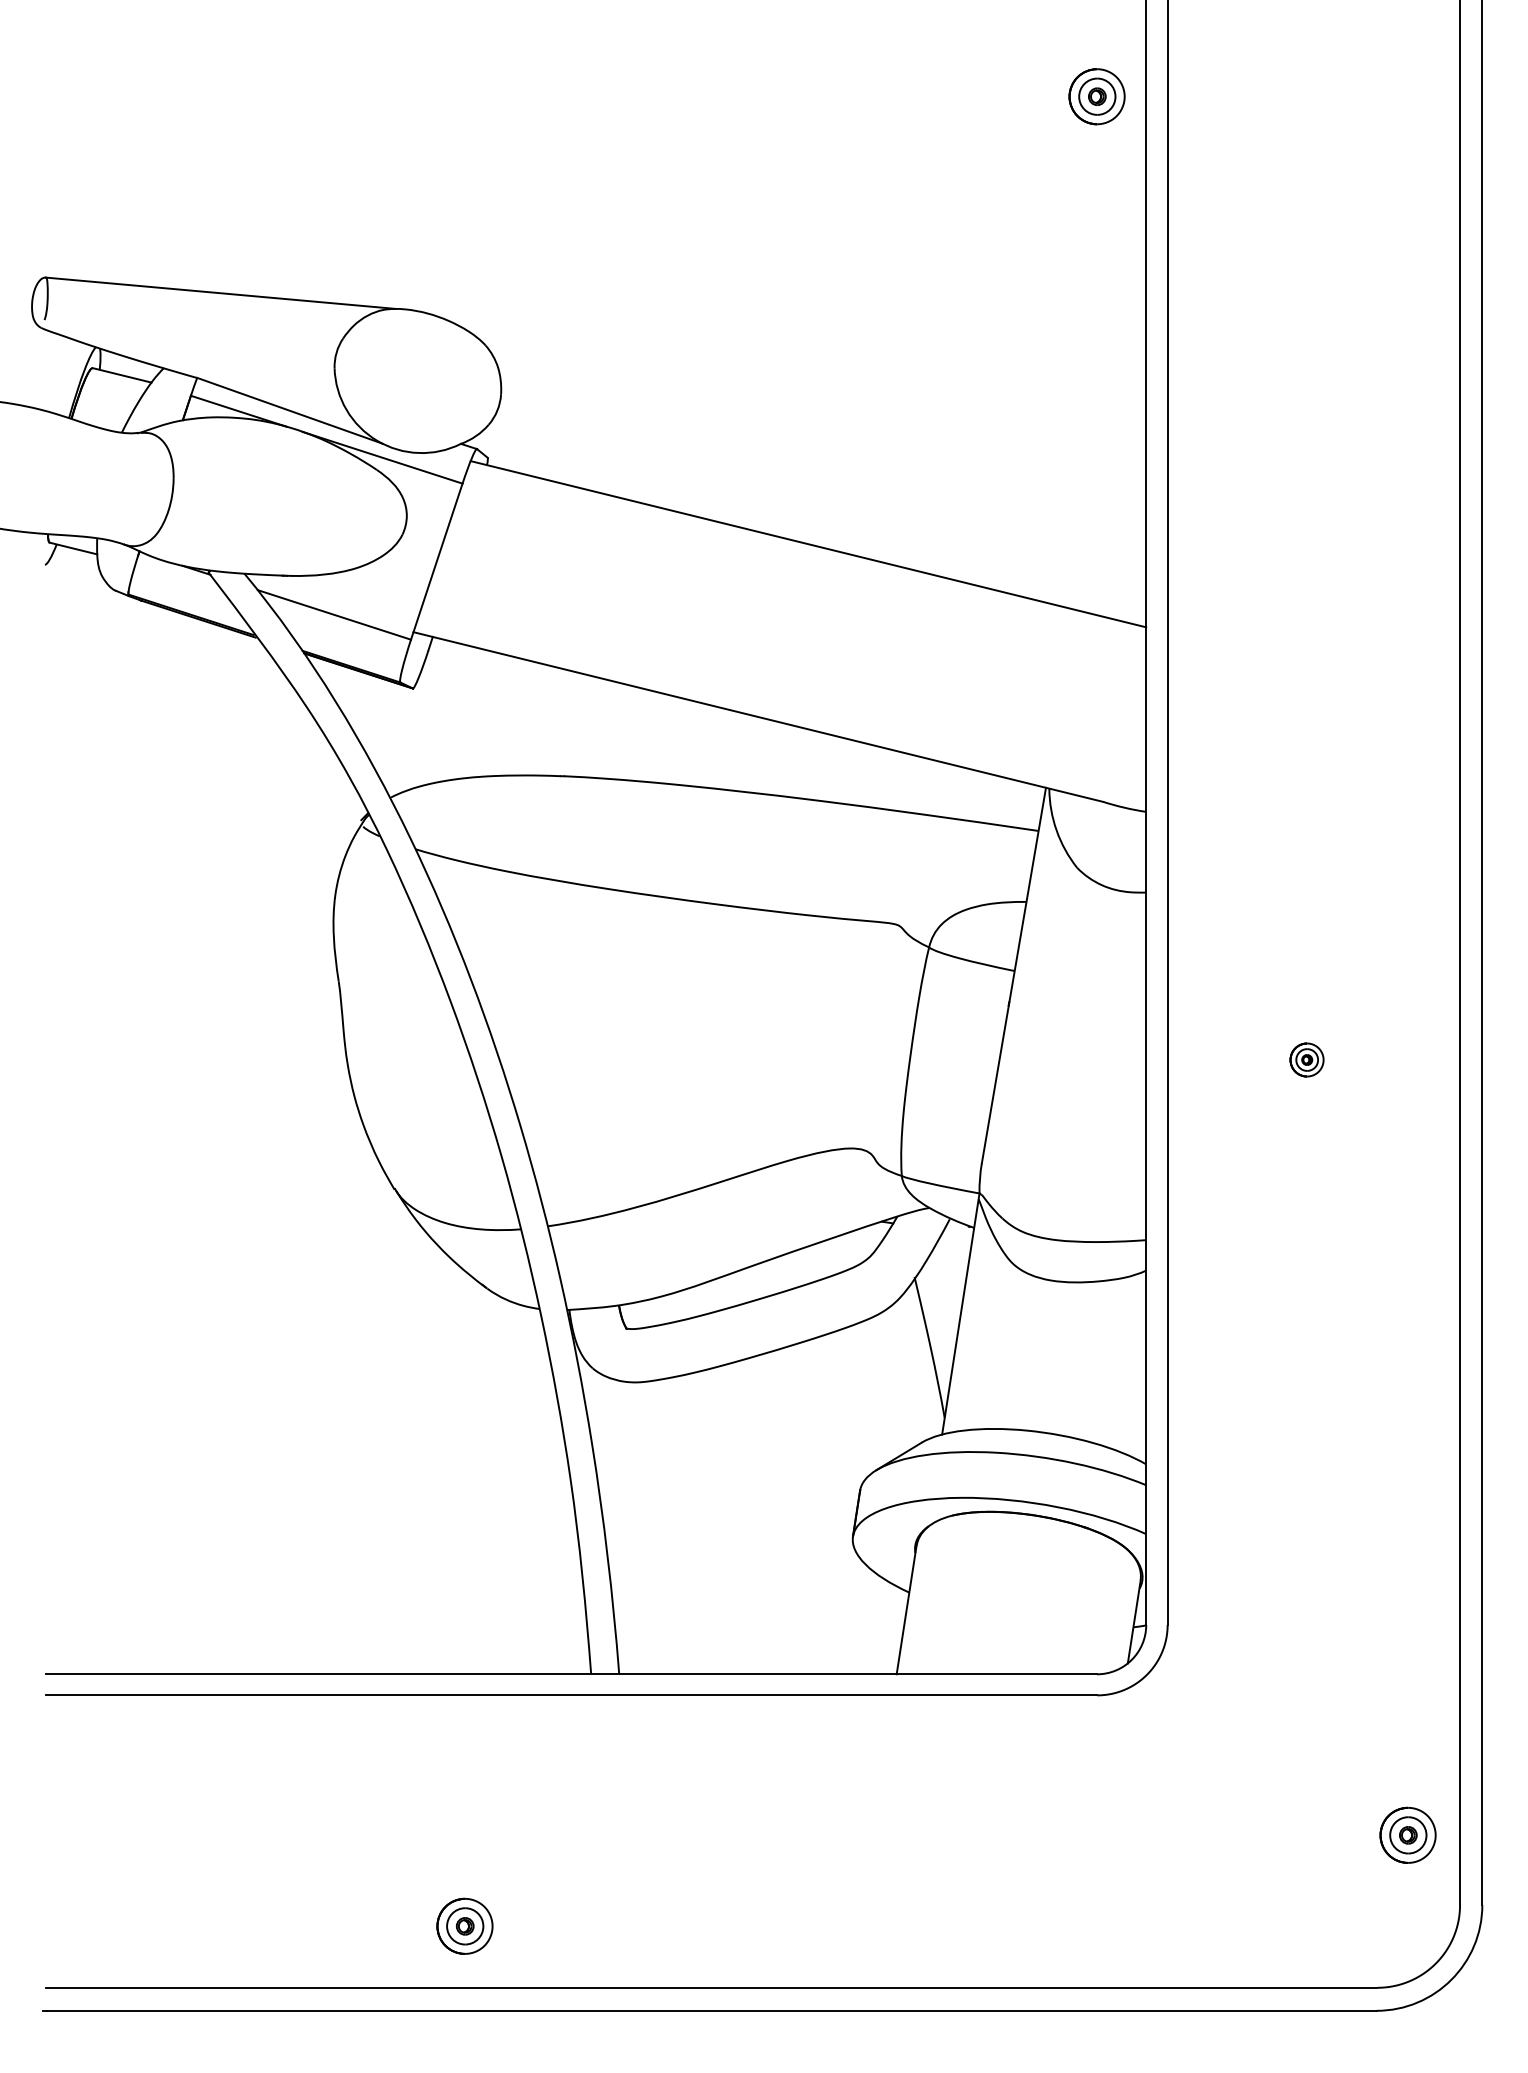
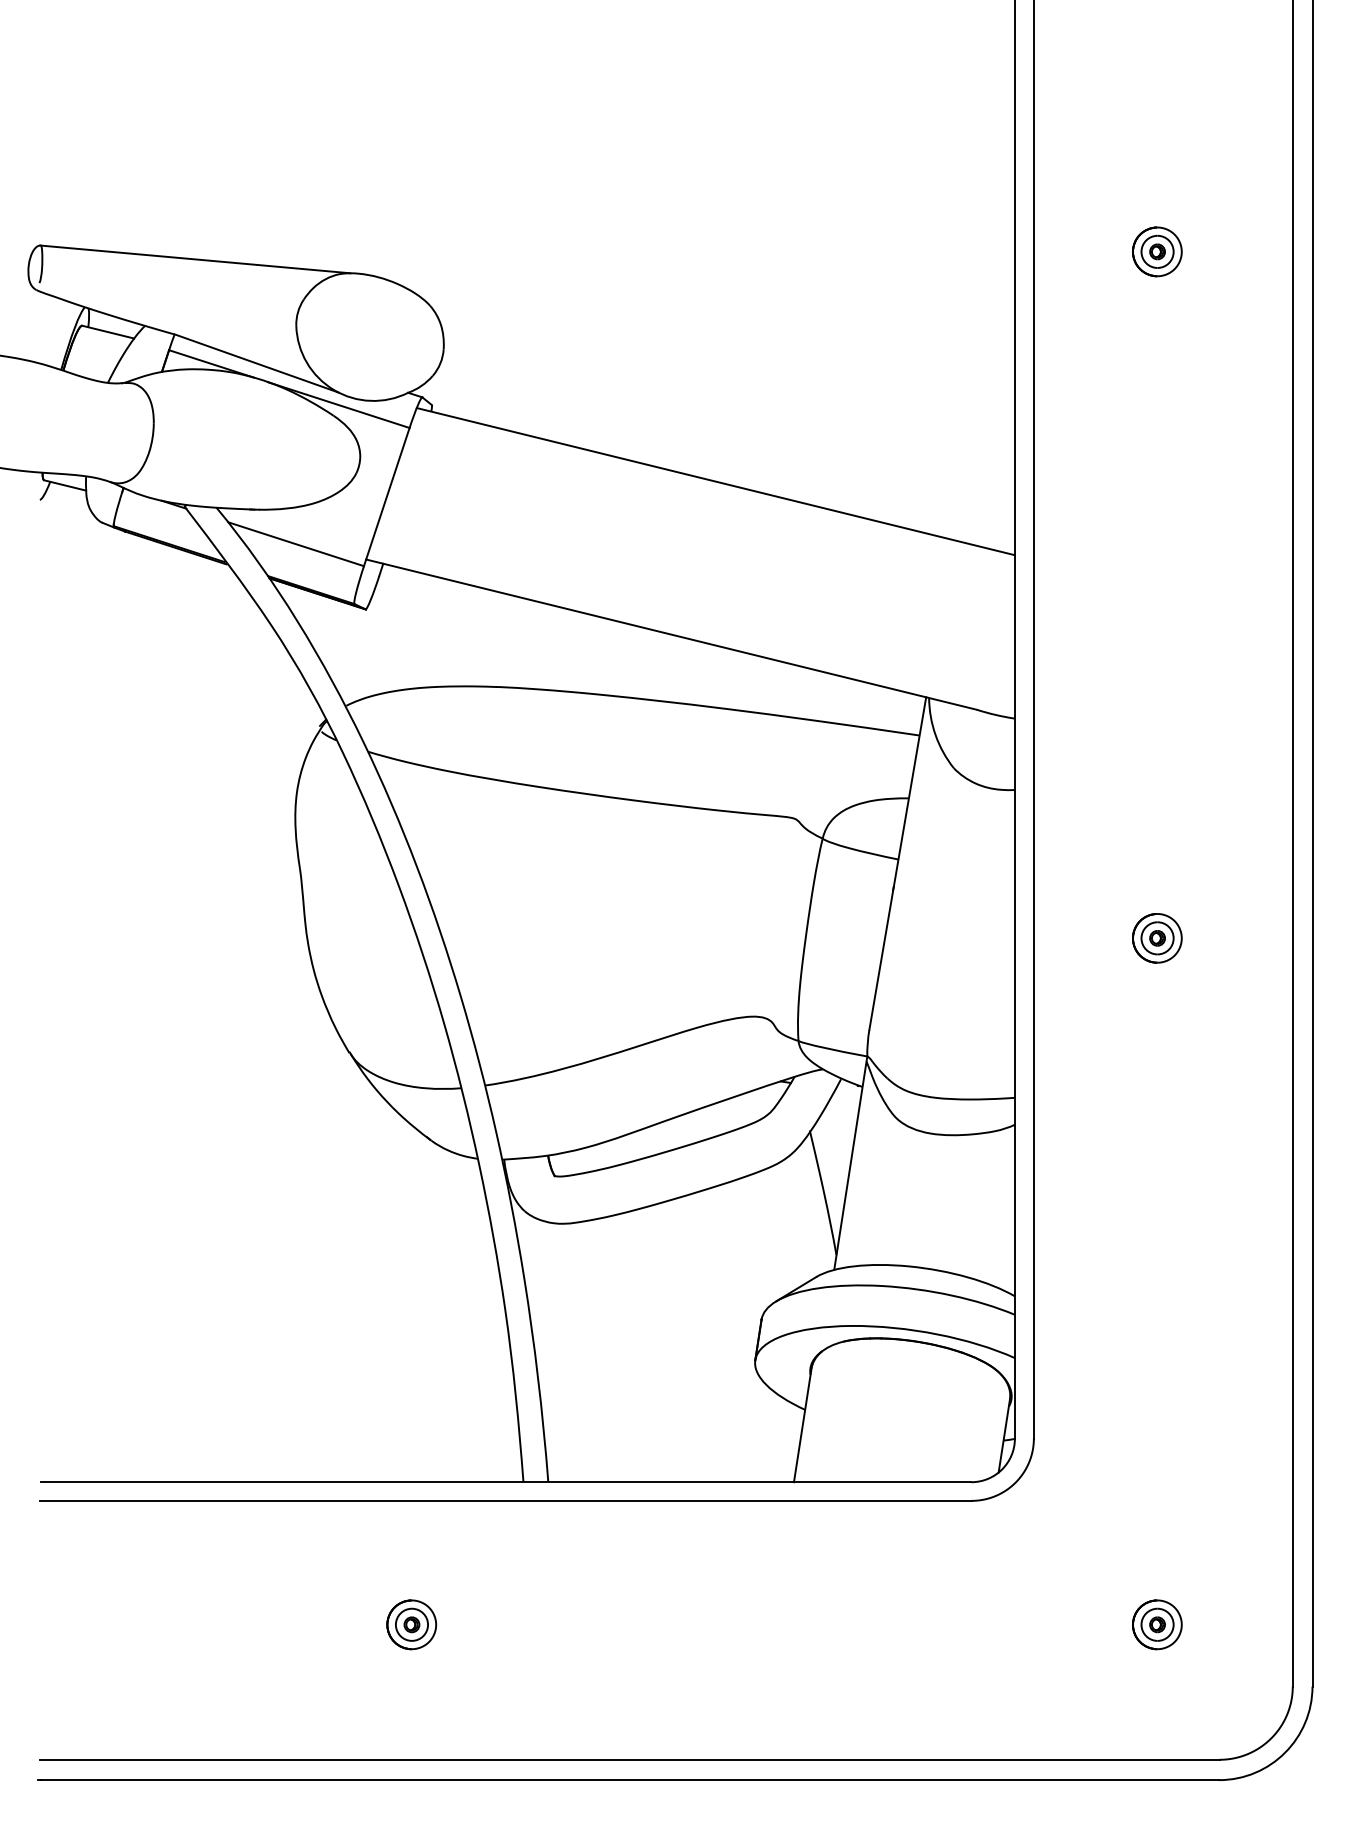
part: (1096, 96) -> (1156, 251), moved
part: (1306, 1059) -> (1156, 937), size x1.67
part: (1407, 1834) -> (1156, 1624), moved
part: (464, 1925) -> (411, 1624), moved

